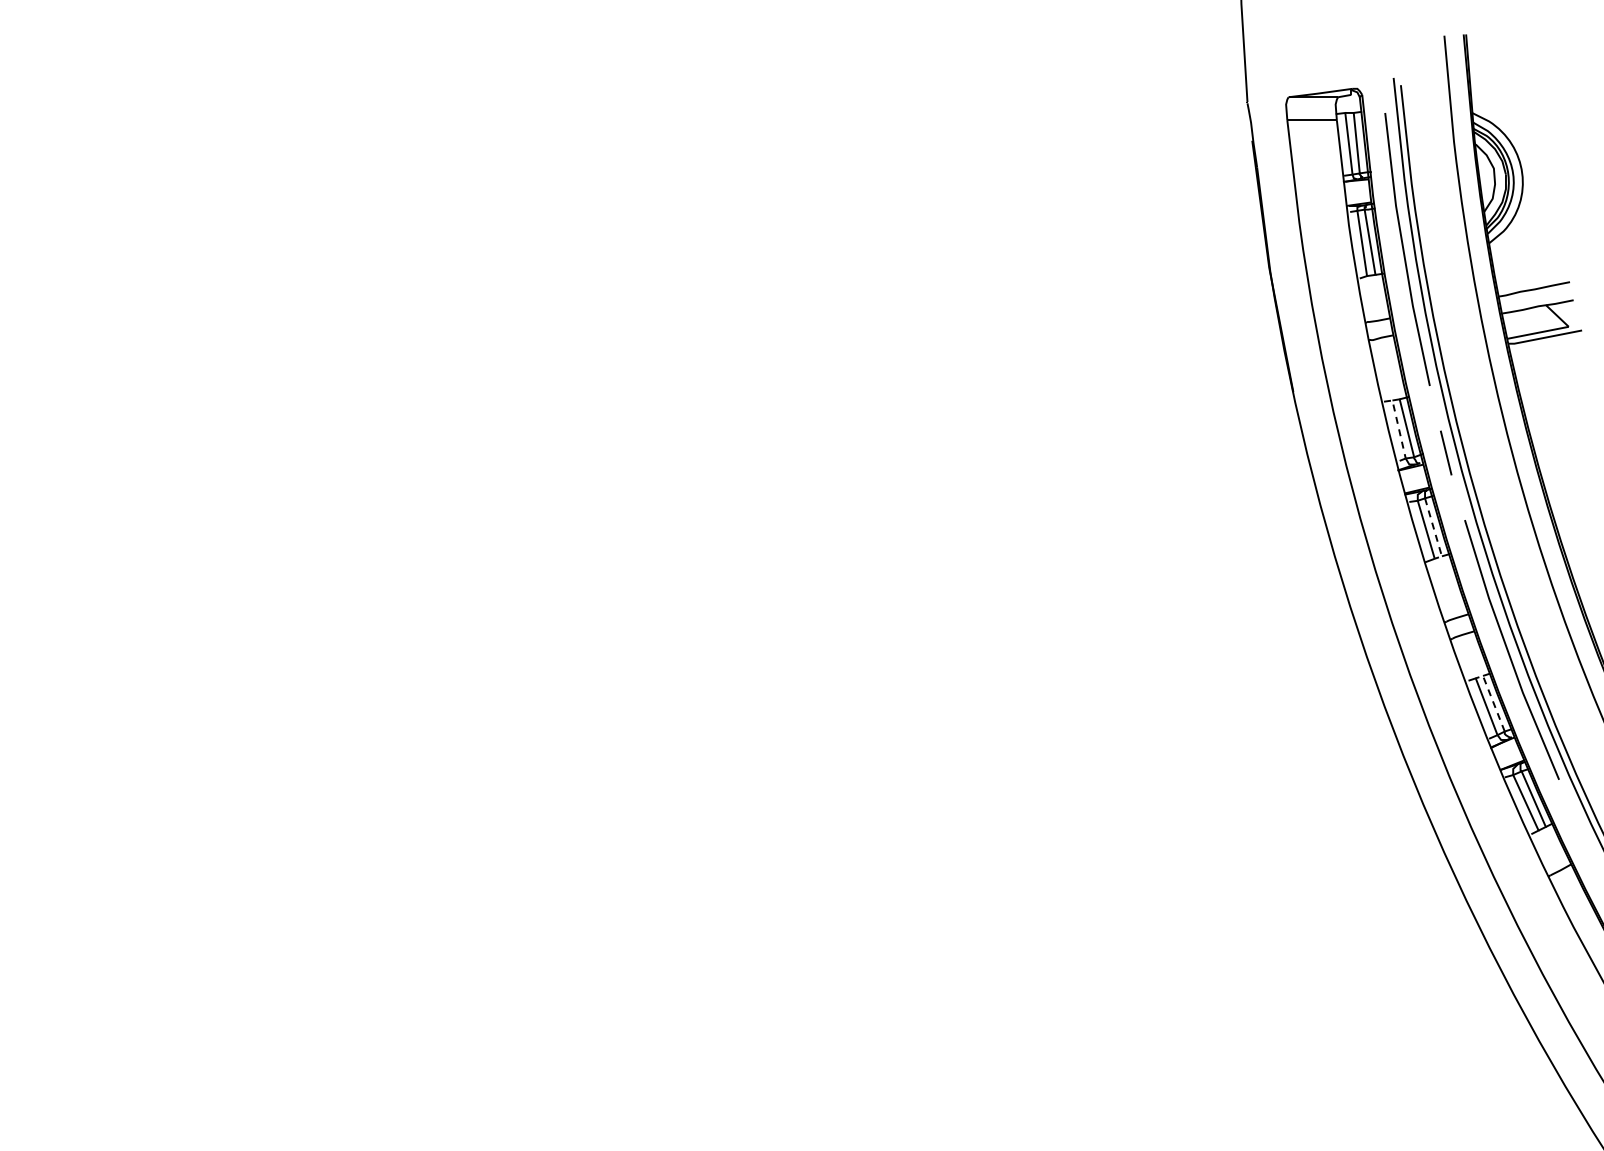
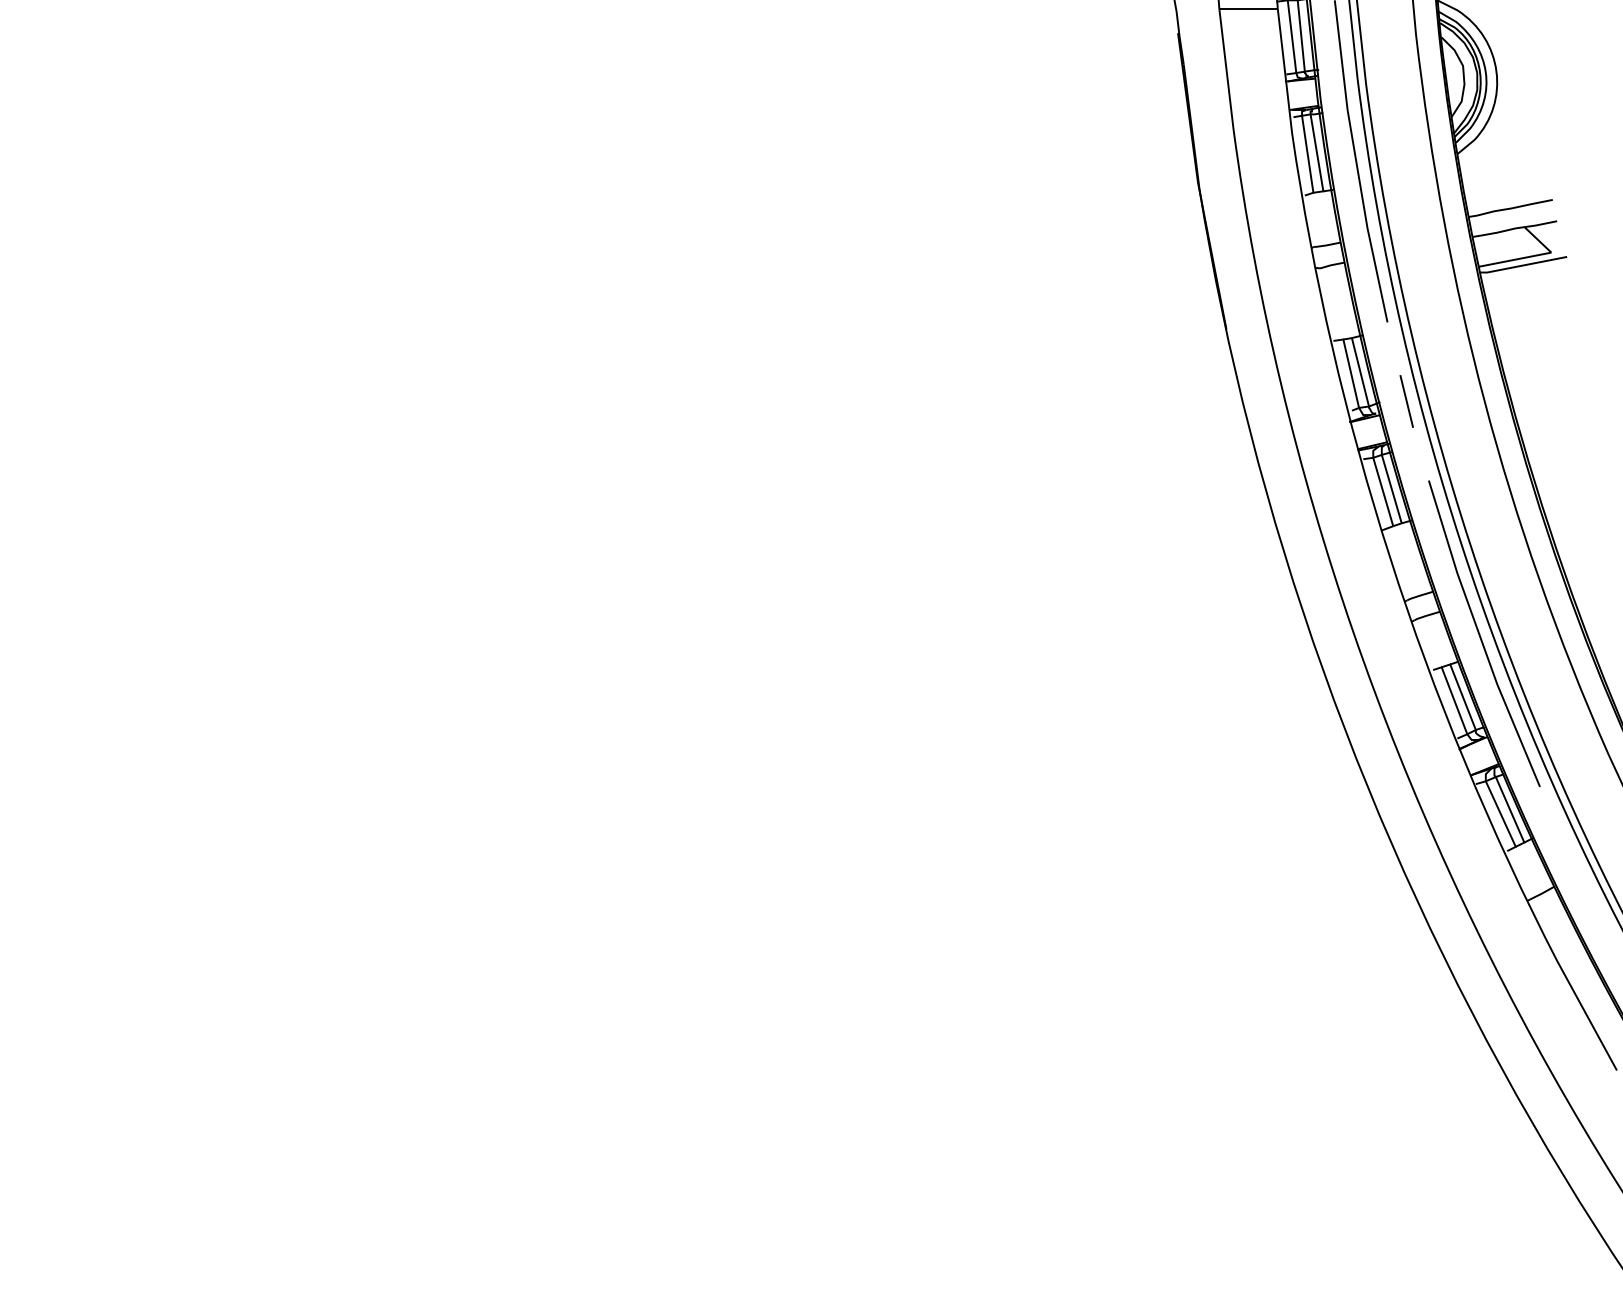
line: (1397, 424) -> (1349, 367), dashed -> solid
line: (1434, 531) -> (1392, 494), dashed -> solid
line: (1492, 699) -> (1461, 692), dashed -> solid

